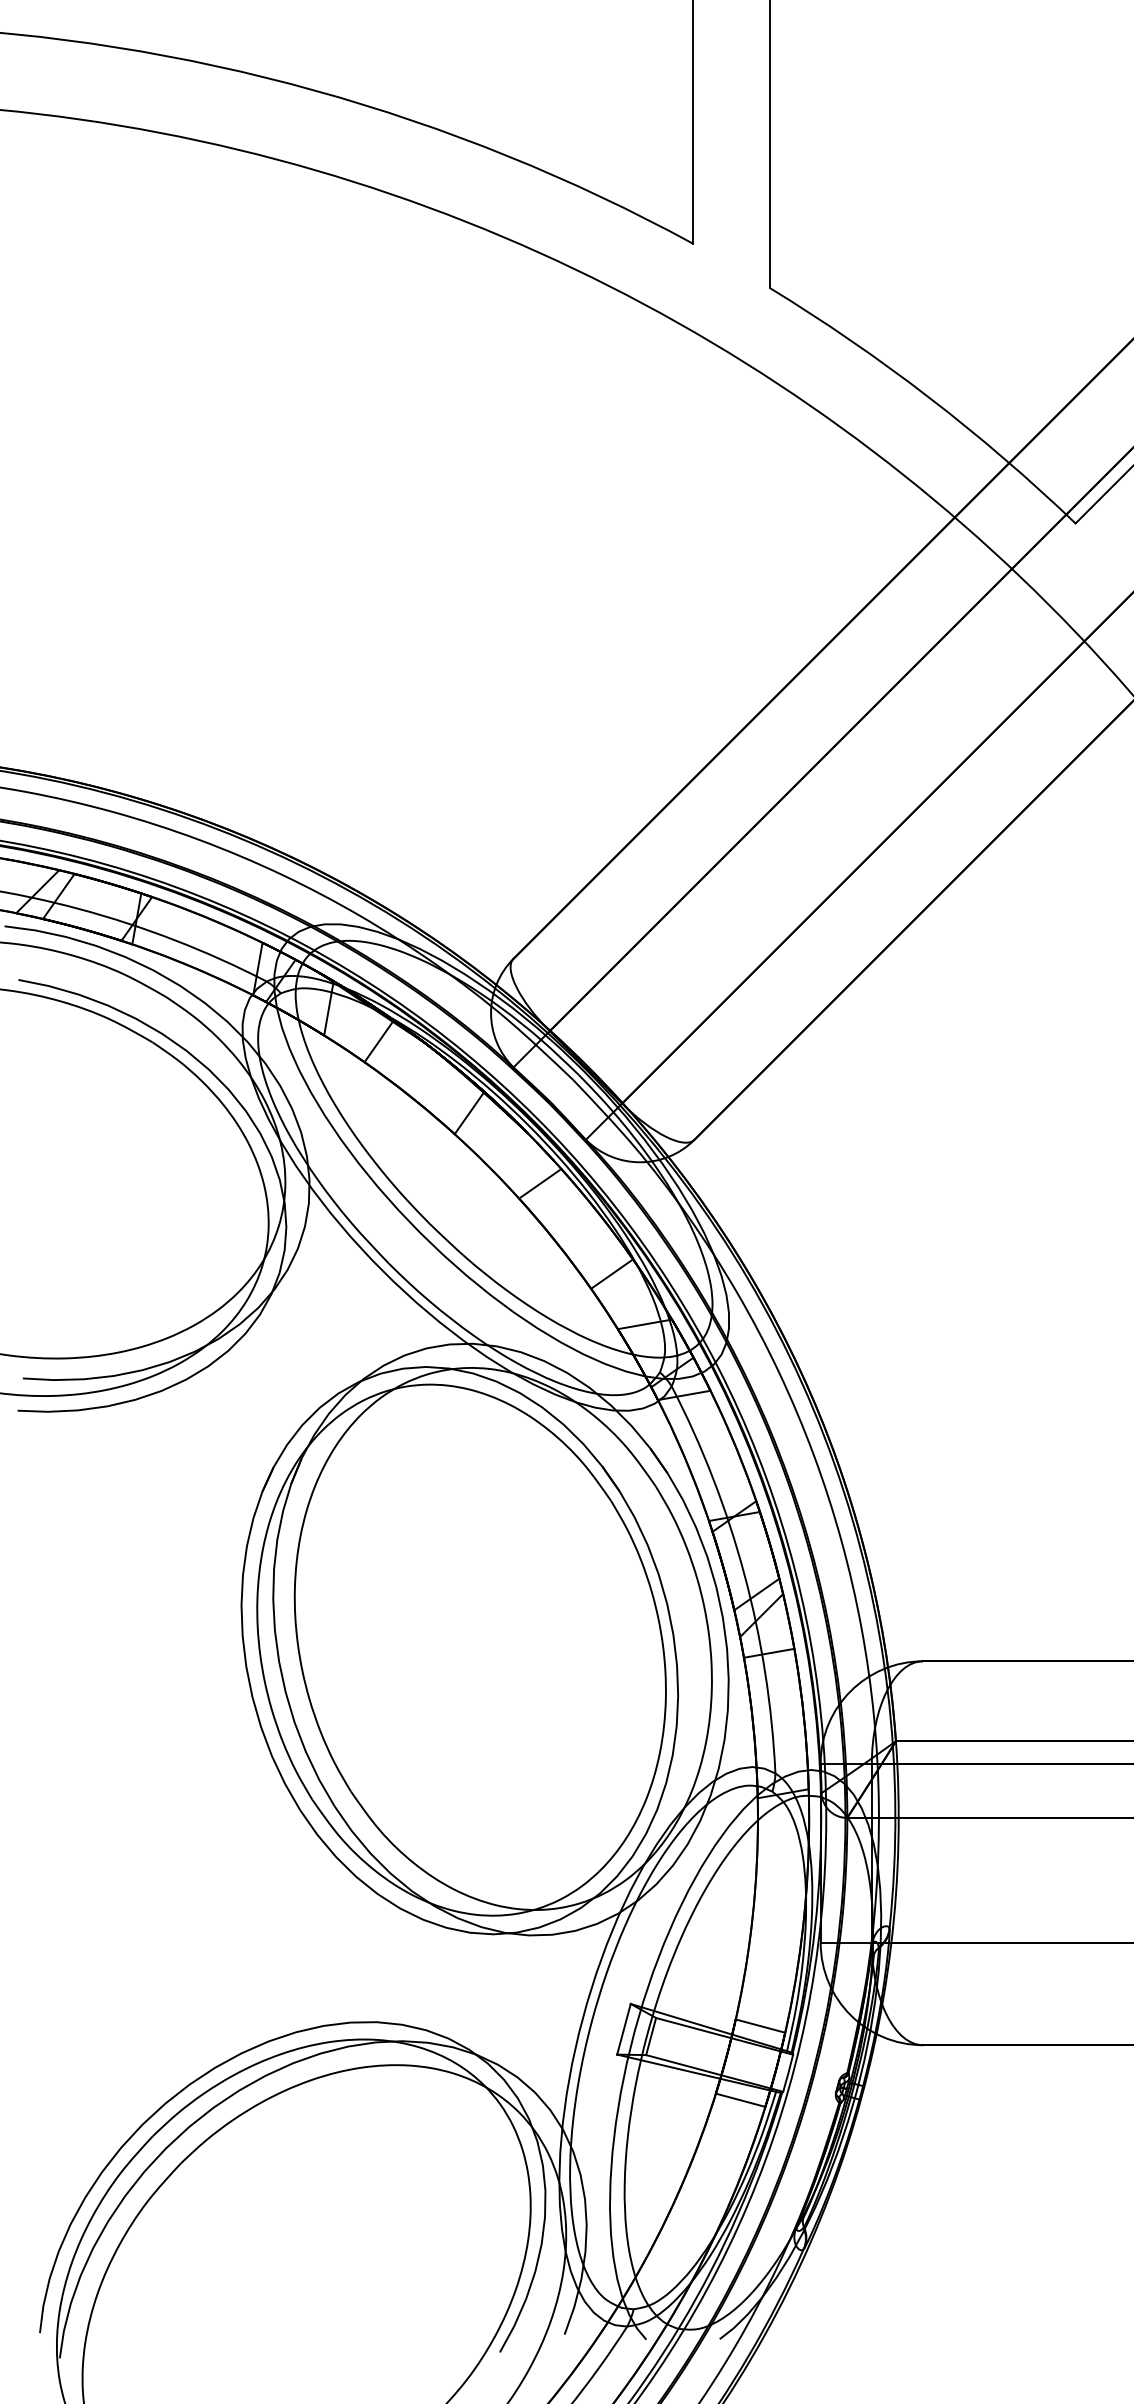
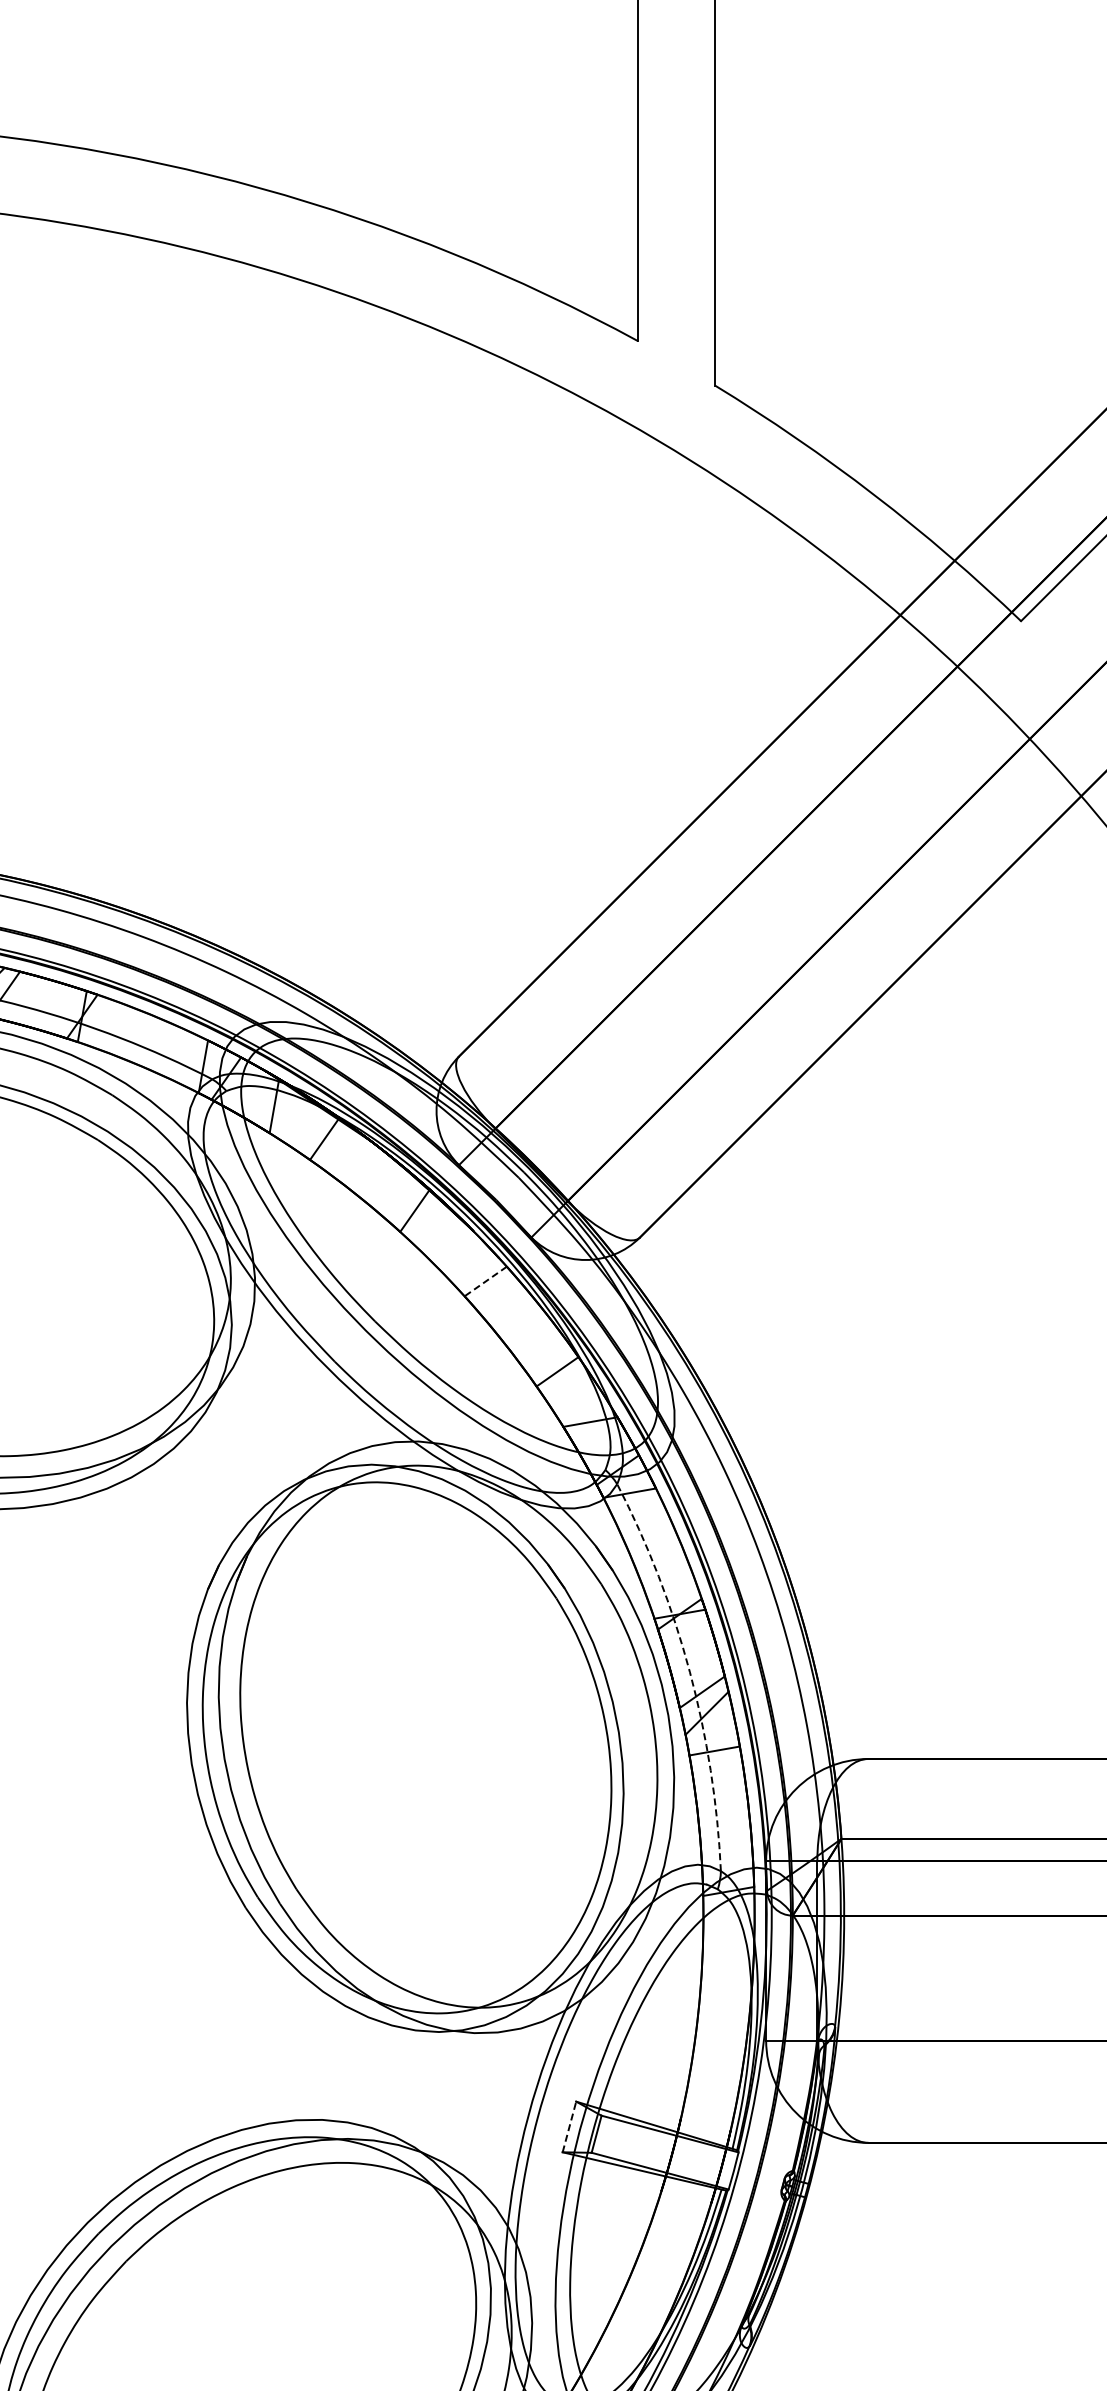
line: (540, 1183) -> (485, 1281), solid -> dashed
arc: (744, 1574) -> (689, 1672), solid -> dashed
line: (760, 2025) -> (705, 2123), removed
line: (624, 2028) -> (569, 2126), solid -> dashed
line: (740, 2099) -> (685, 2197), removed

